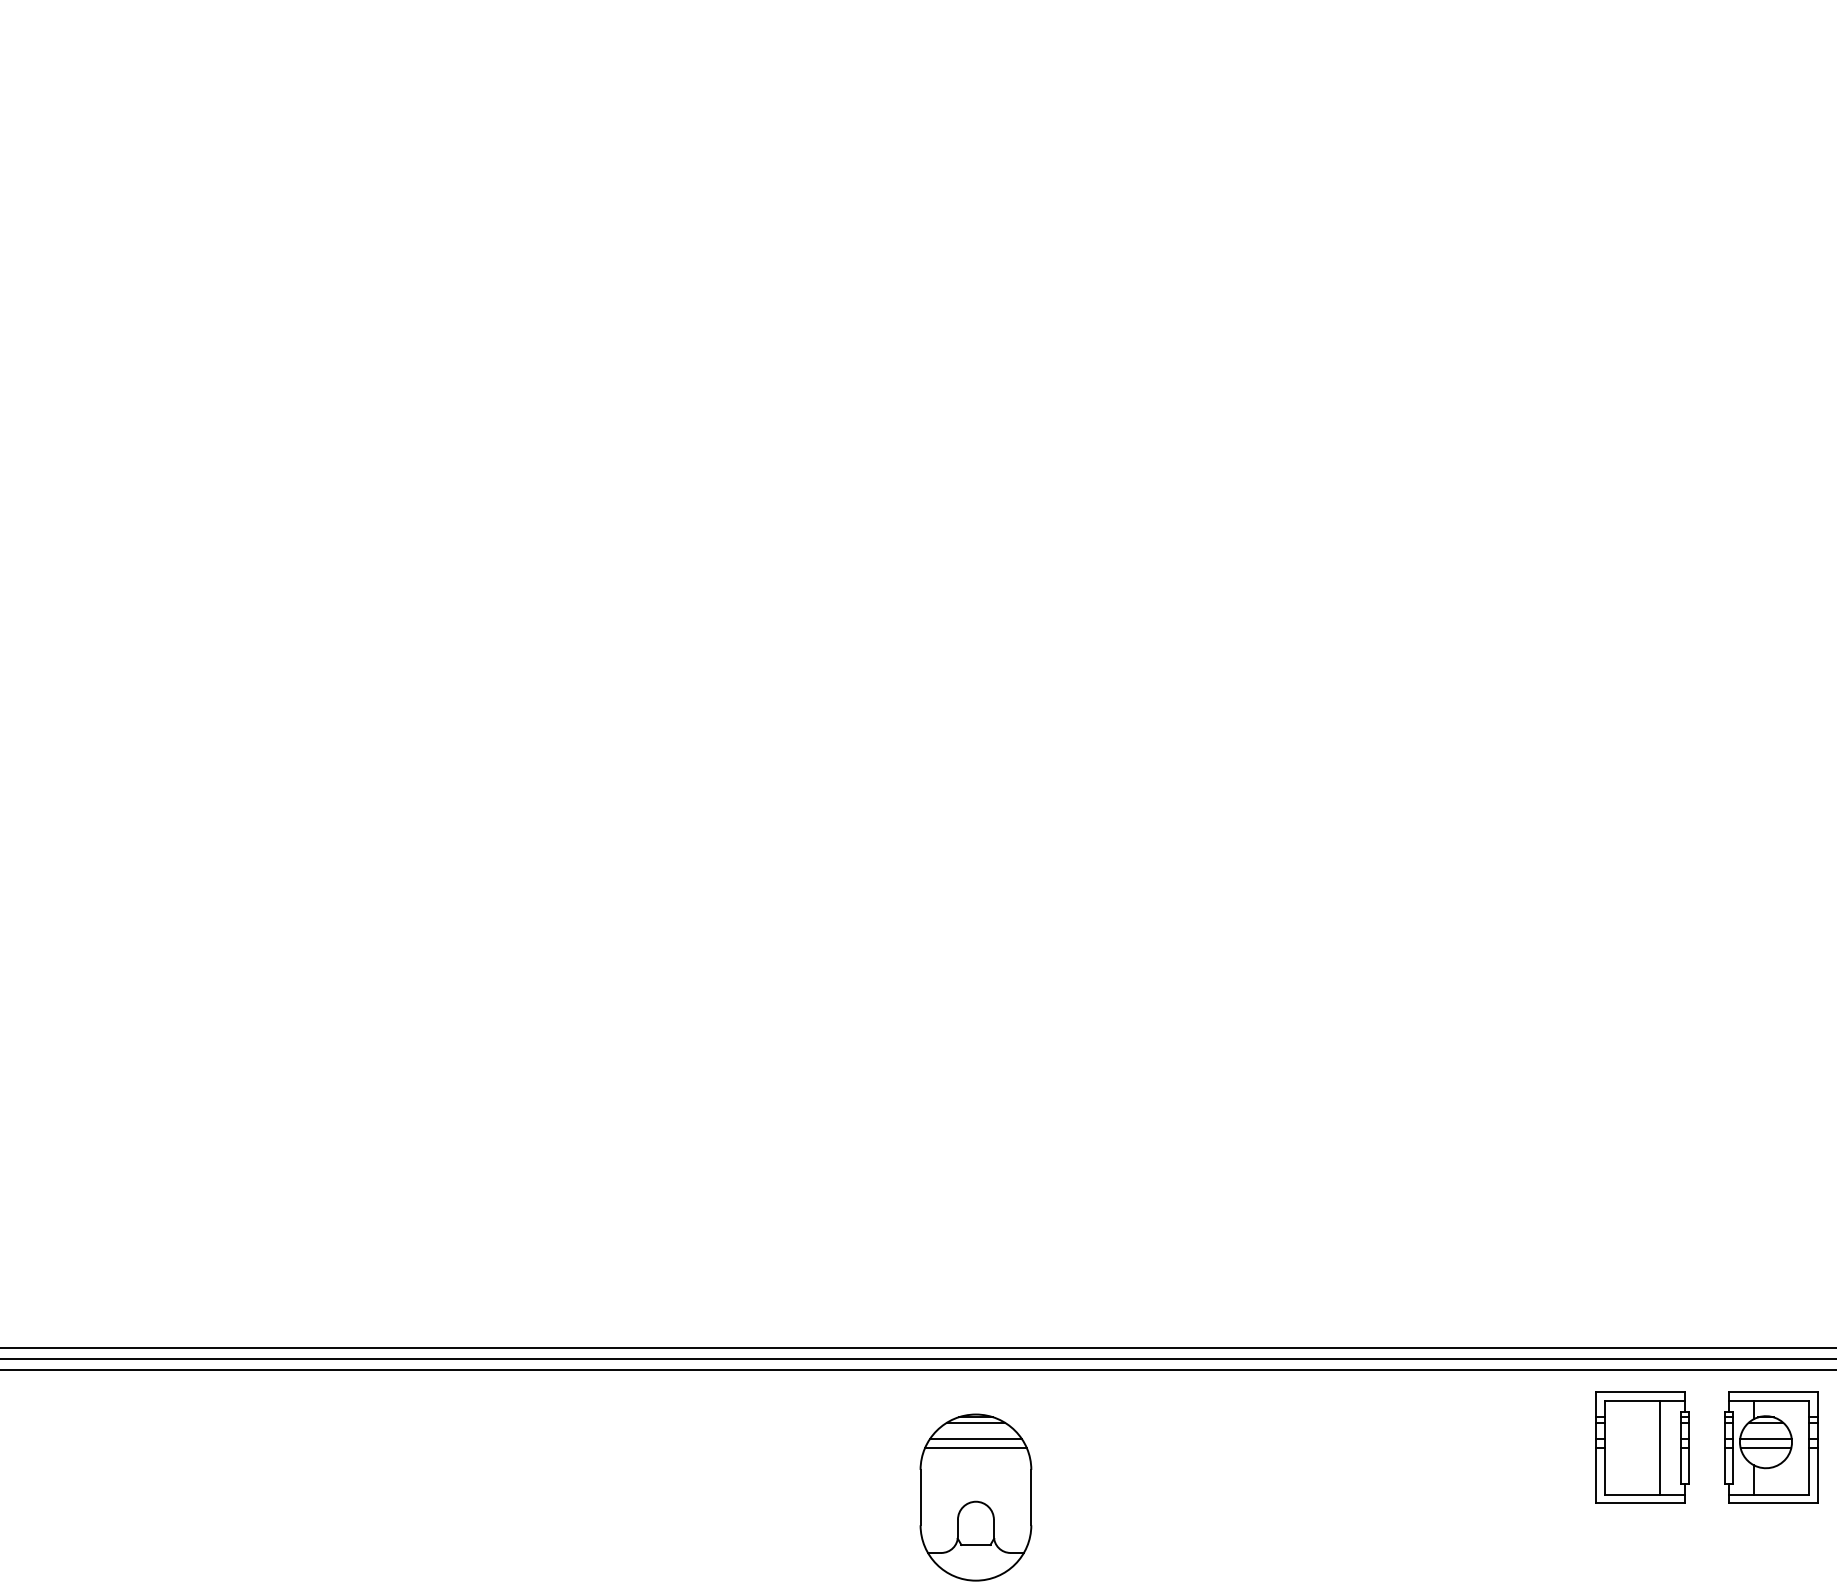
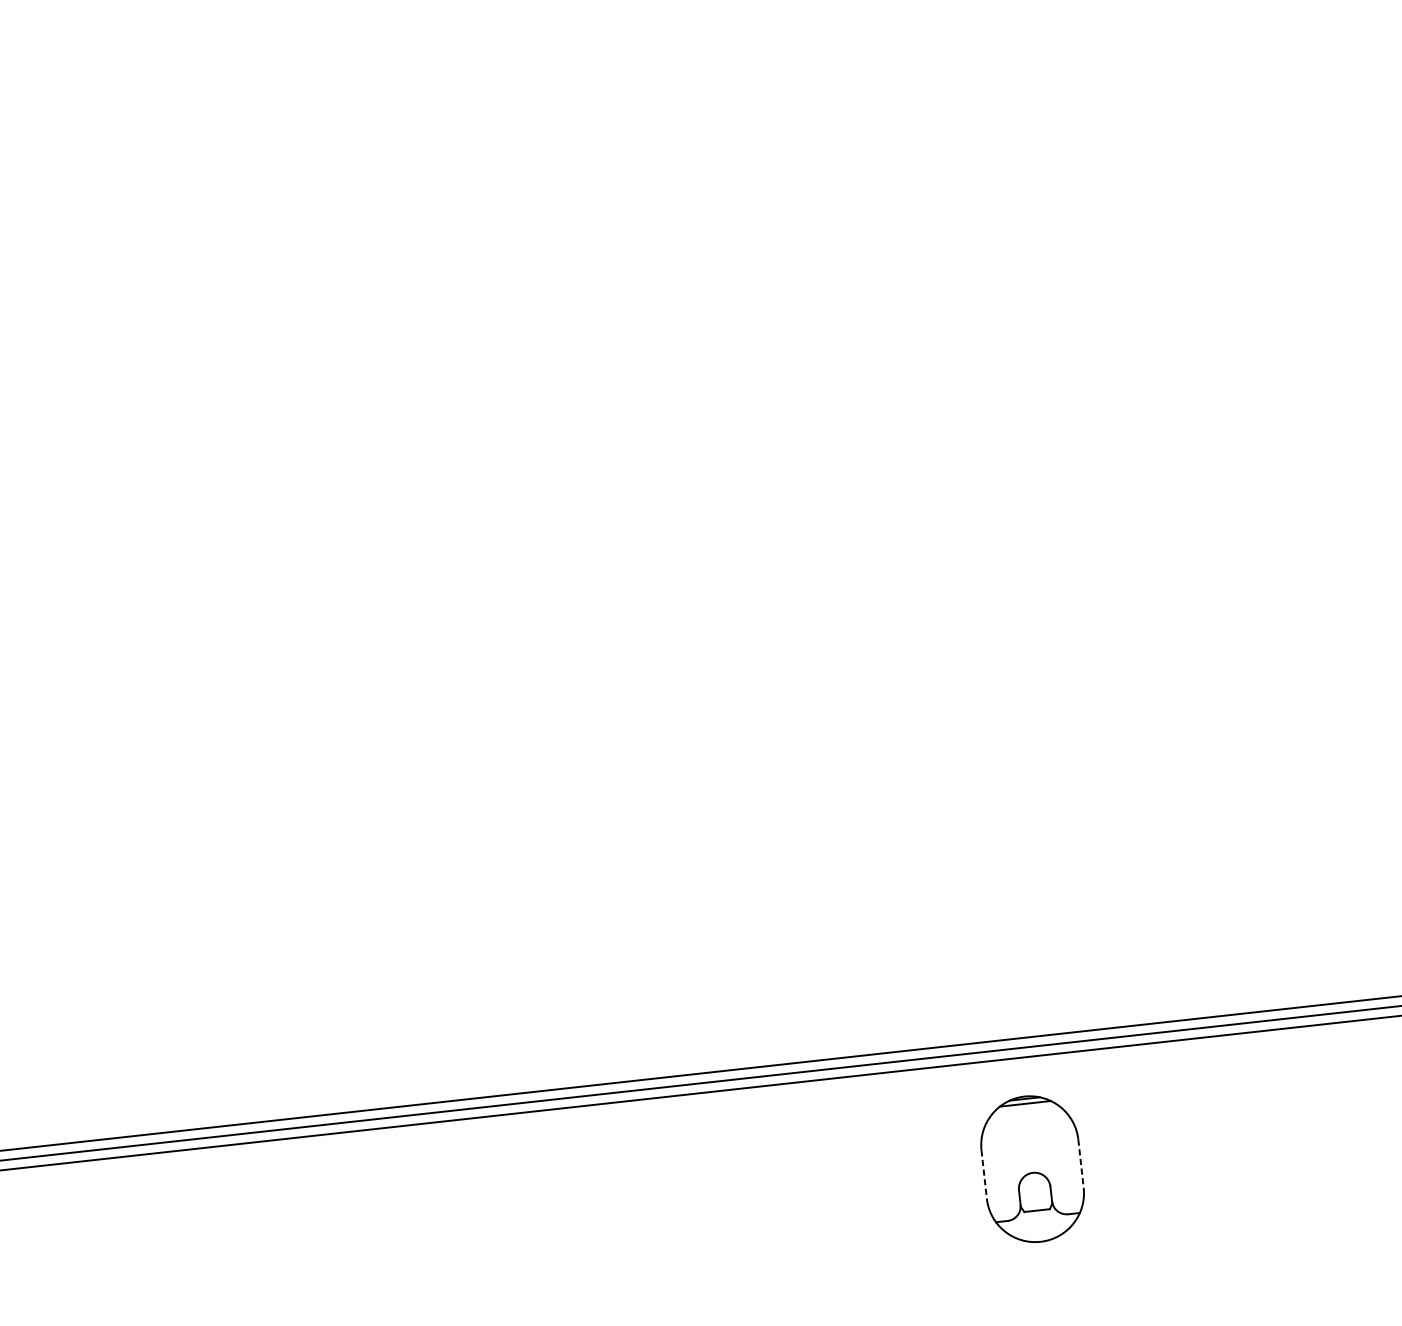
line: (975, 1439) -> (1026, 1118), removed
line: (975, 1447) -> (1027, 1125), removed
line: (920, 1497) -> (984, 1174), solid -> dashed
line: (1031, 1497) -> (1081, 1163), solid -> dashed

